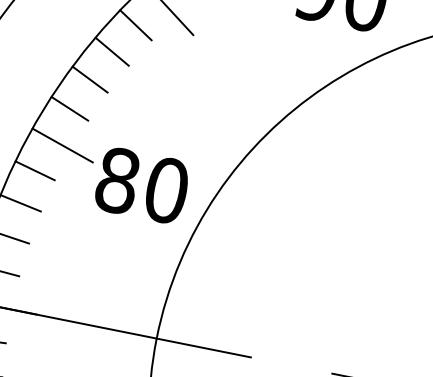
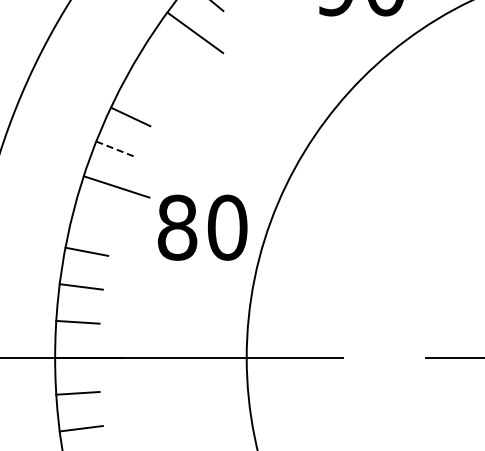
line: (135, 25) -> (164, 54), removed
line: (111, 50) -> (146, 84), removed
line: (69, 108) -> (116, 149), solid -> dashed
line: (35, 170) -> (94, 216), removed
text: (142, 185) -> (202, 227), moved

